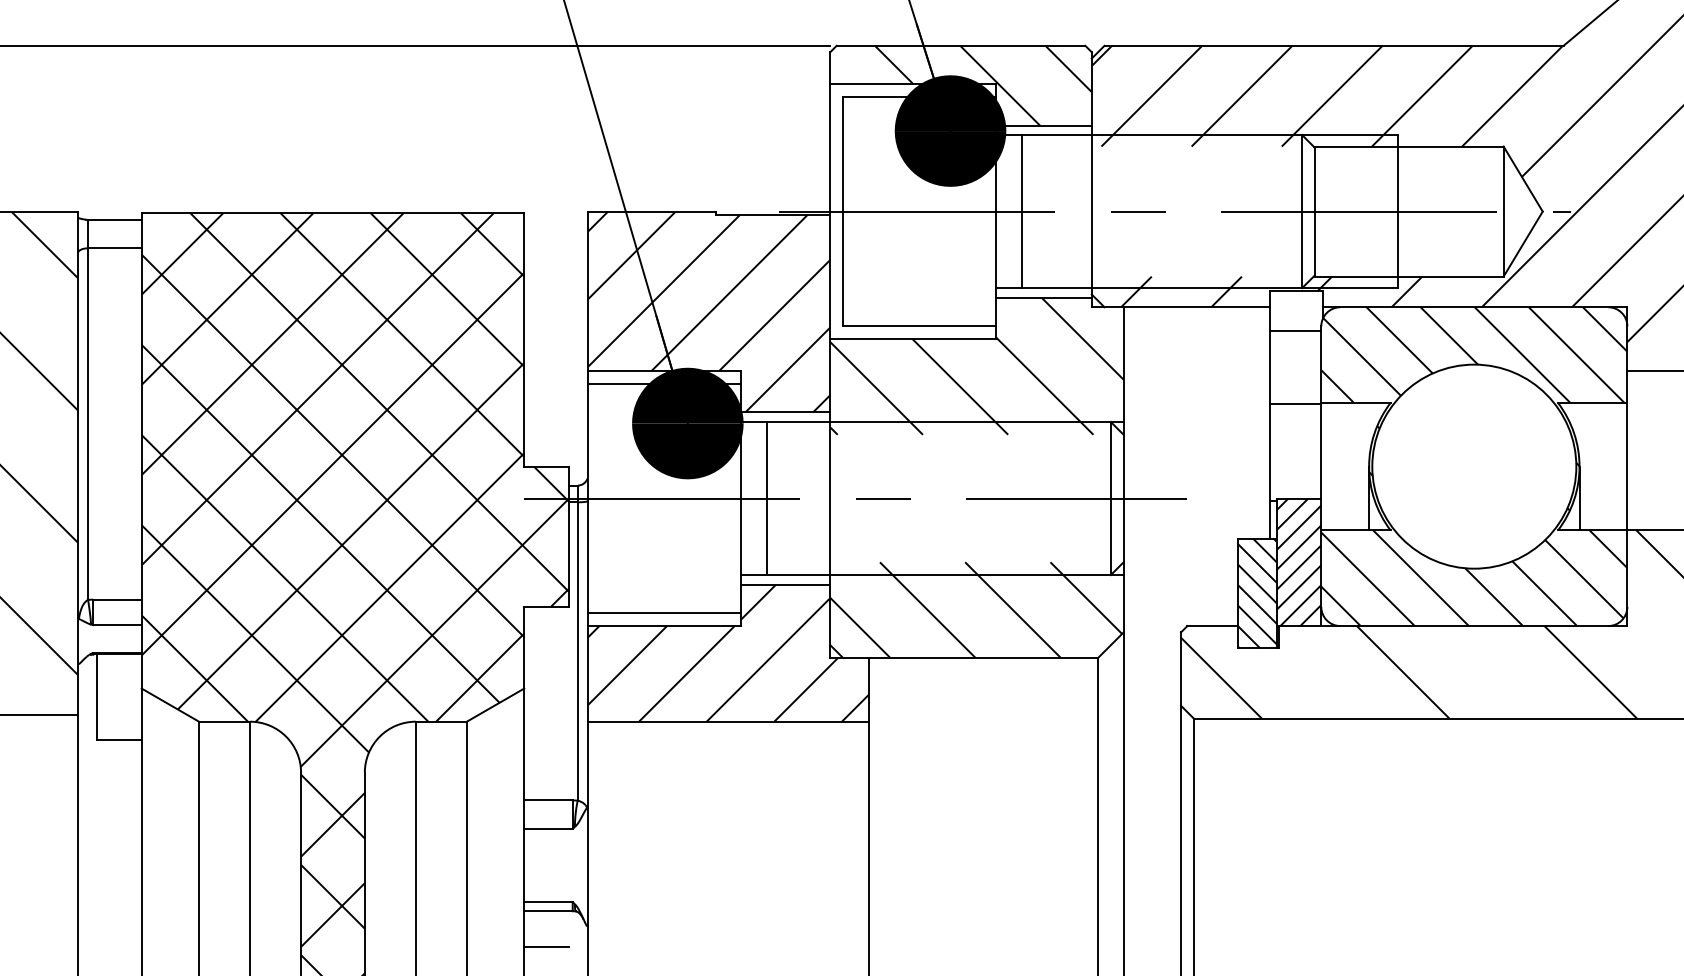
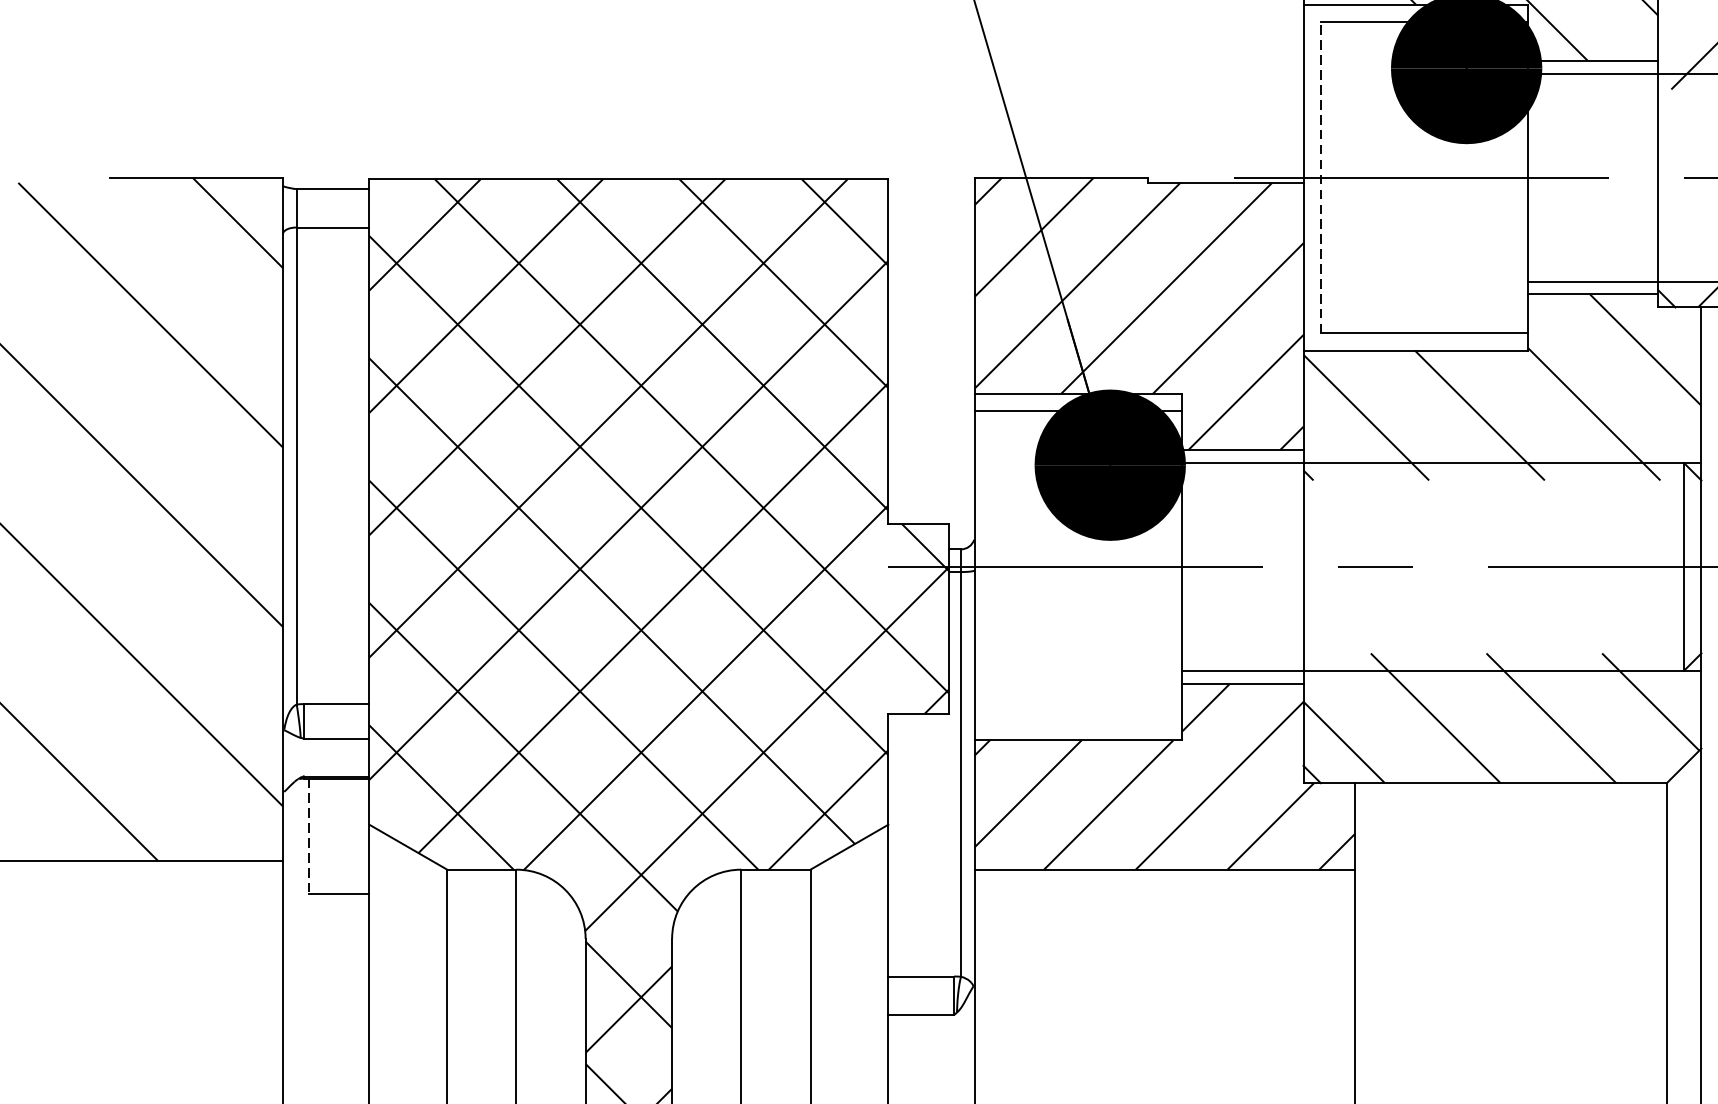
line: (843, 211) -> (1321, 177), solid -> dashed
line: (1021, 211) -> (1562, 177), removed
line: (766, 498) -> (1216, 566), removed
line: (664, 613) -> (1078, 722), removed
line: (97, 697) -> (309, 836), solid -> dashed

